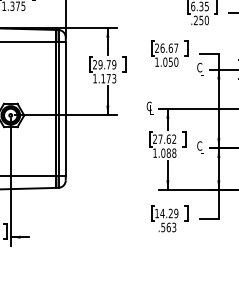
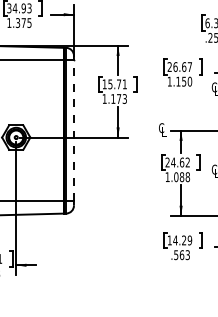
text: (165, 61) -> (178, 80), 1.050 -> 1.150
text: (104, 64) -> (114, 84), 29.79 -> 15.71
line: (65, 108) -> (73, 130), solid -> dashed
text: (160, 138) -> (173, 161), 27.62 -> 24.62

